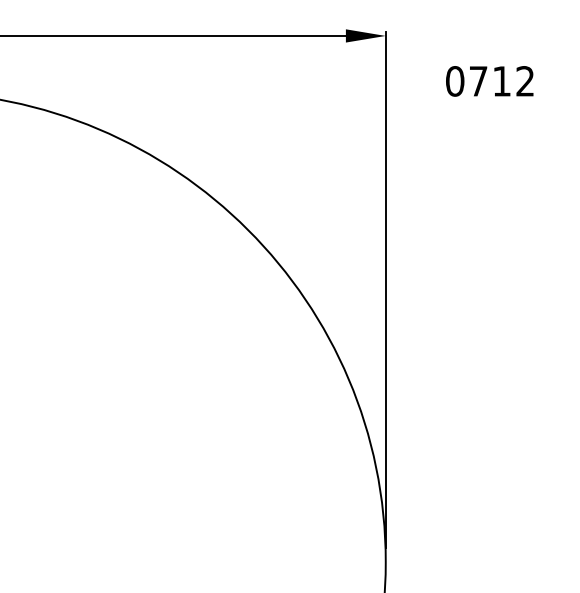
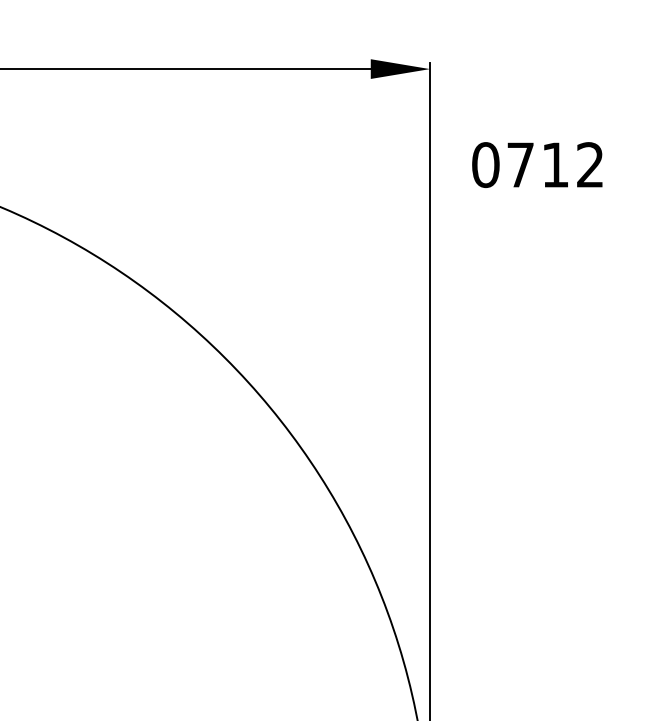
text: (489, 81) -> (536, 165), moved

